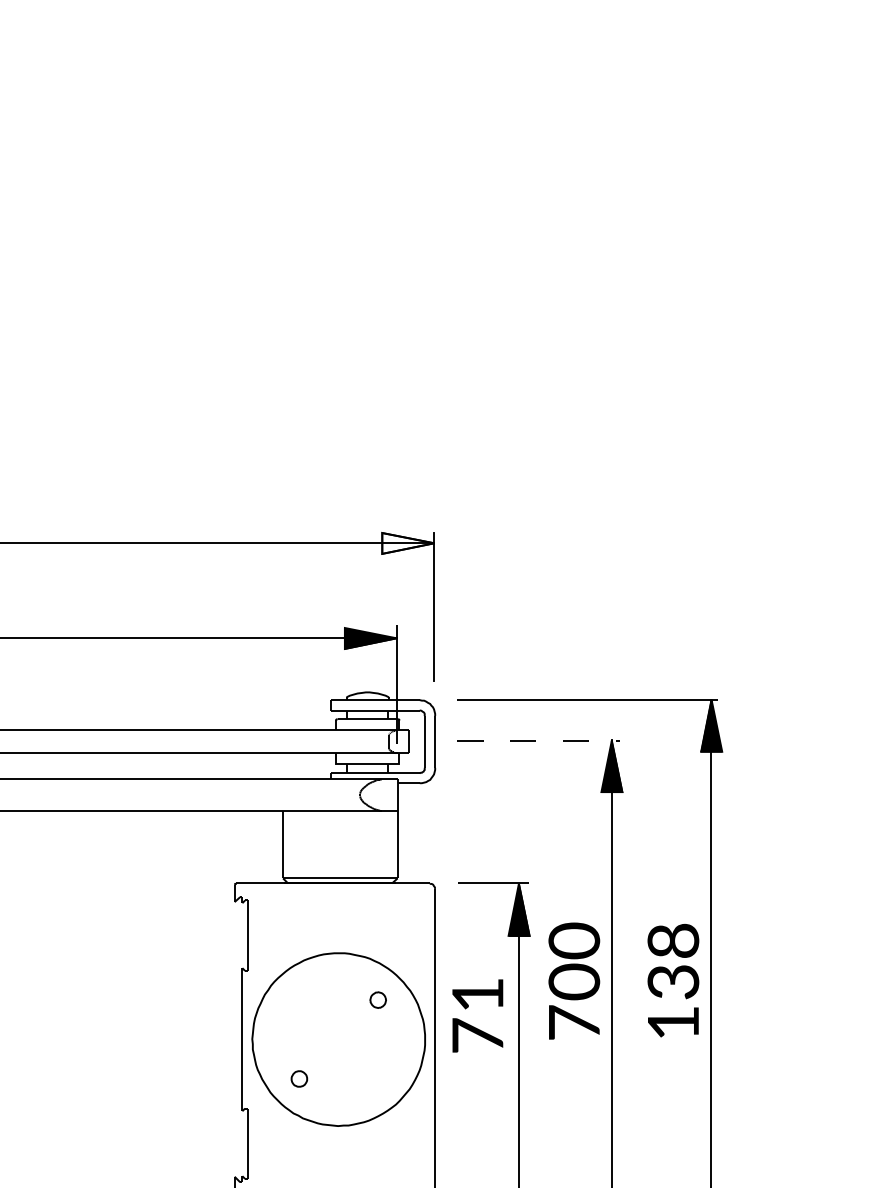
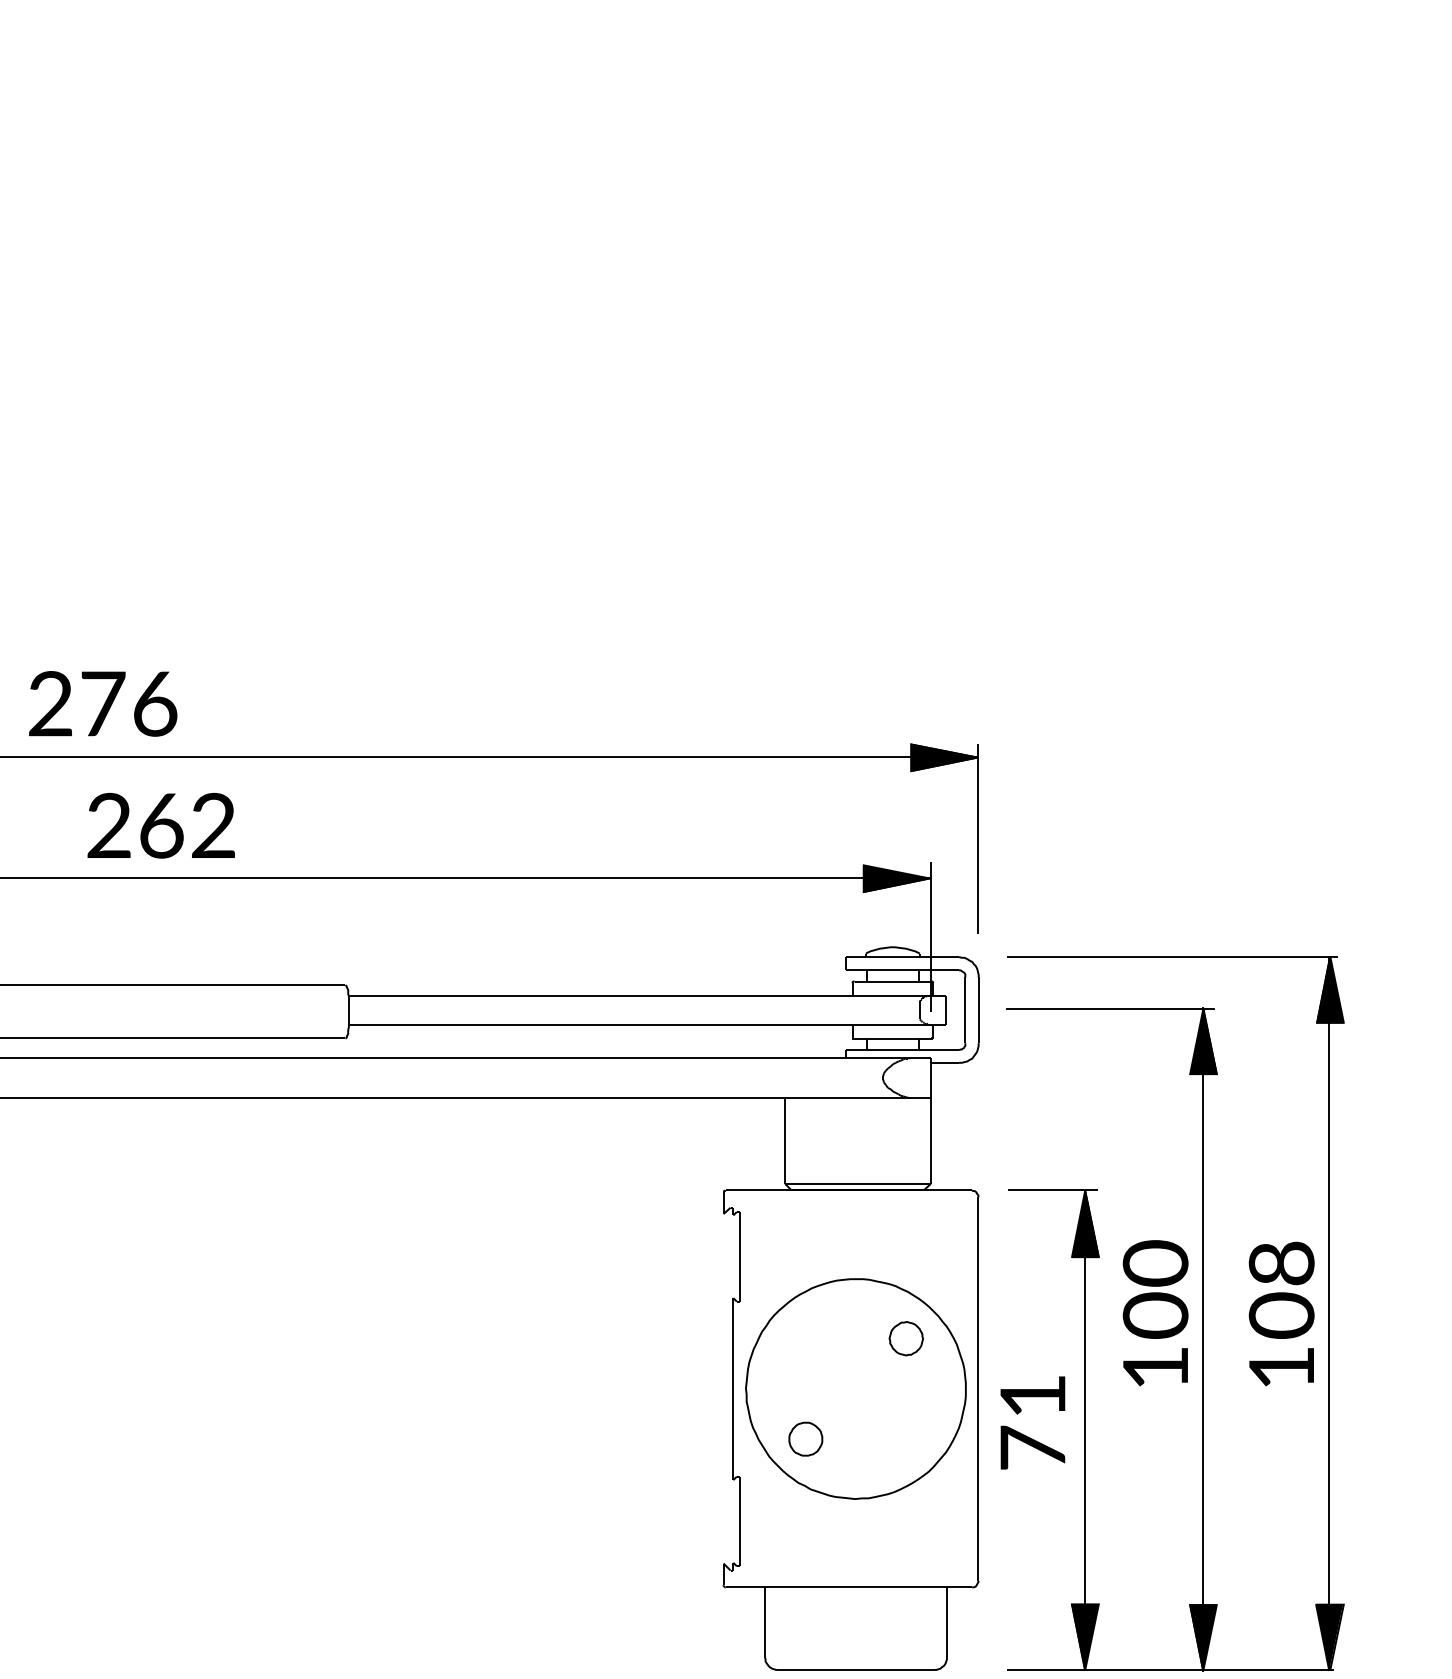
fill: (408, 543) -> (944, 757), added
line: (538, 741) -> (1110, 1009), dashed -> solid
text: (673, 981) -> (1281, 1315), 138 -> 108
part: (377, 999) -> (905, 1338), size x1.67
text: (477, 1015) -> (1032, 1422), moved
text: (574, 1021) -> (1155, 1366), 700 -> 100
part: (299, 1078) -> (805, 1438), size x1.67

